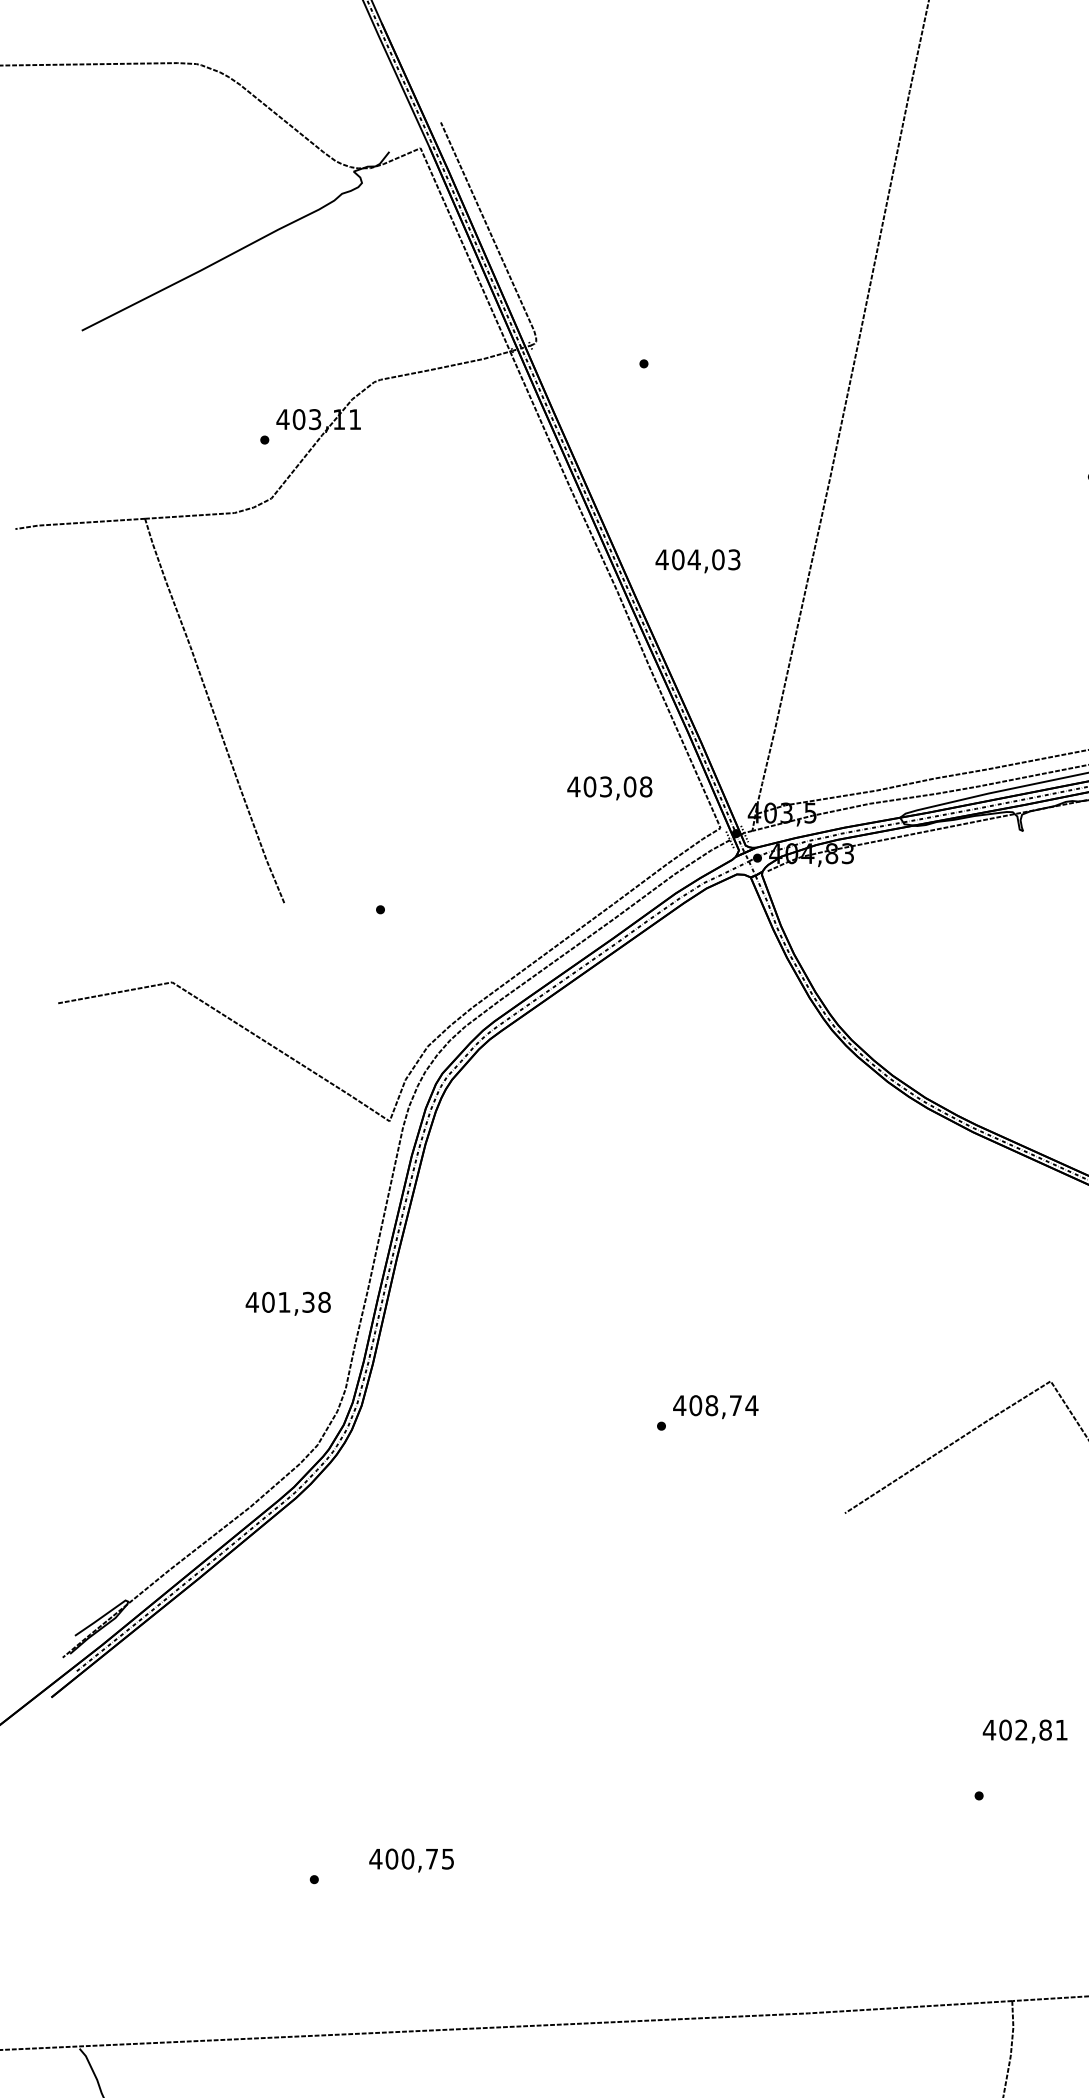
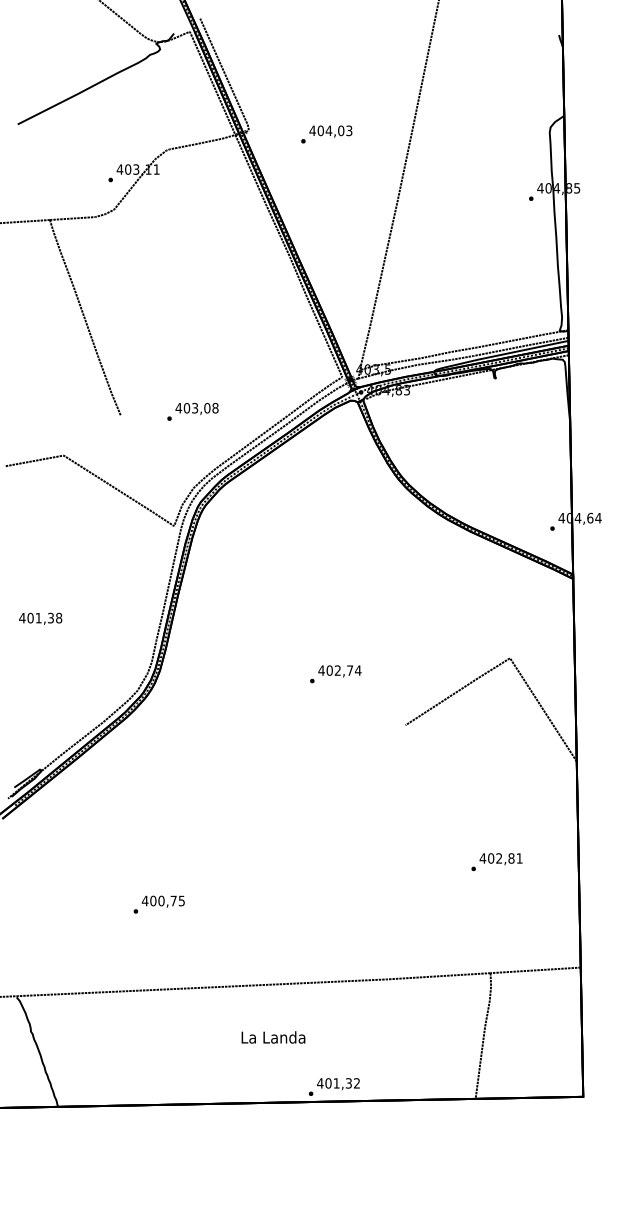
text: (697, 561) -> (330, 131), moved
text: (608, 787) -> (196, 408), moved
text: (287, 1303) -> (40, 618), moved
text: (711, 1405) -> (337, 670), 408,74 -> 402,74
text: (1023, 1732) -> (500, 859), moved
text: (409, 1860) -> (162, 901), moved

